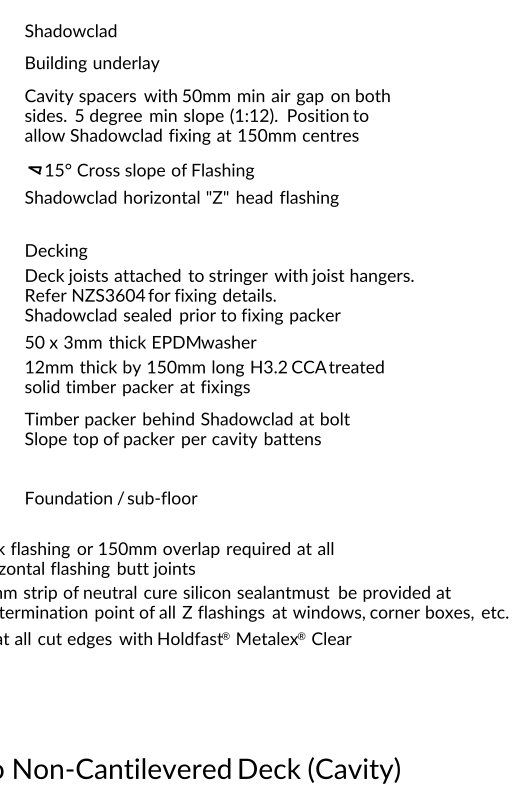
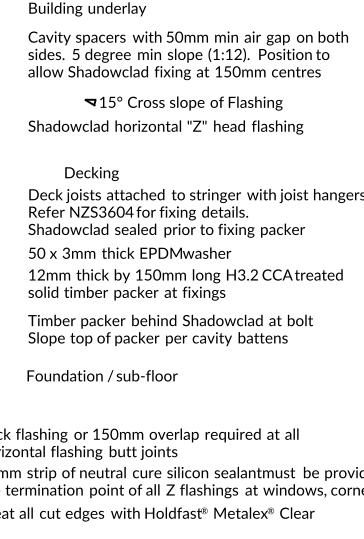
part: (140, 171) -> (183, 103), moved
text: (56, 251) -> (91, 173), moved
text: (111, 497) -> (102, 375), moved

